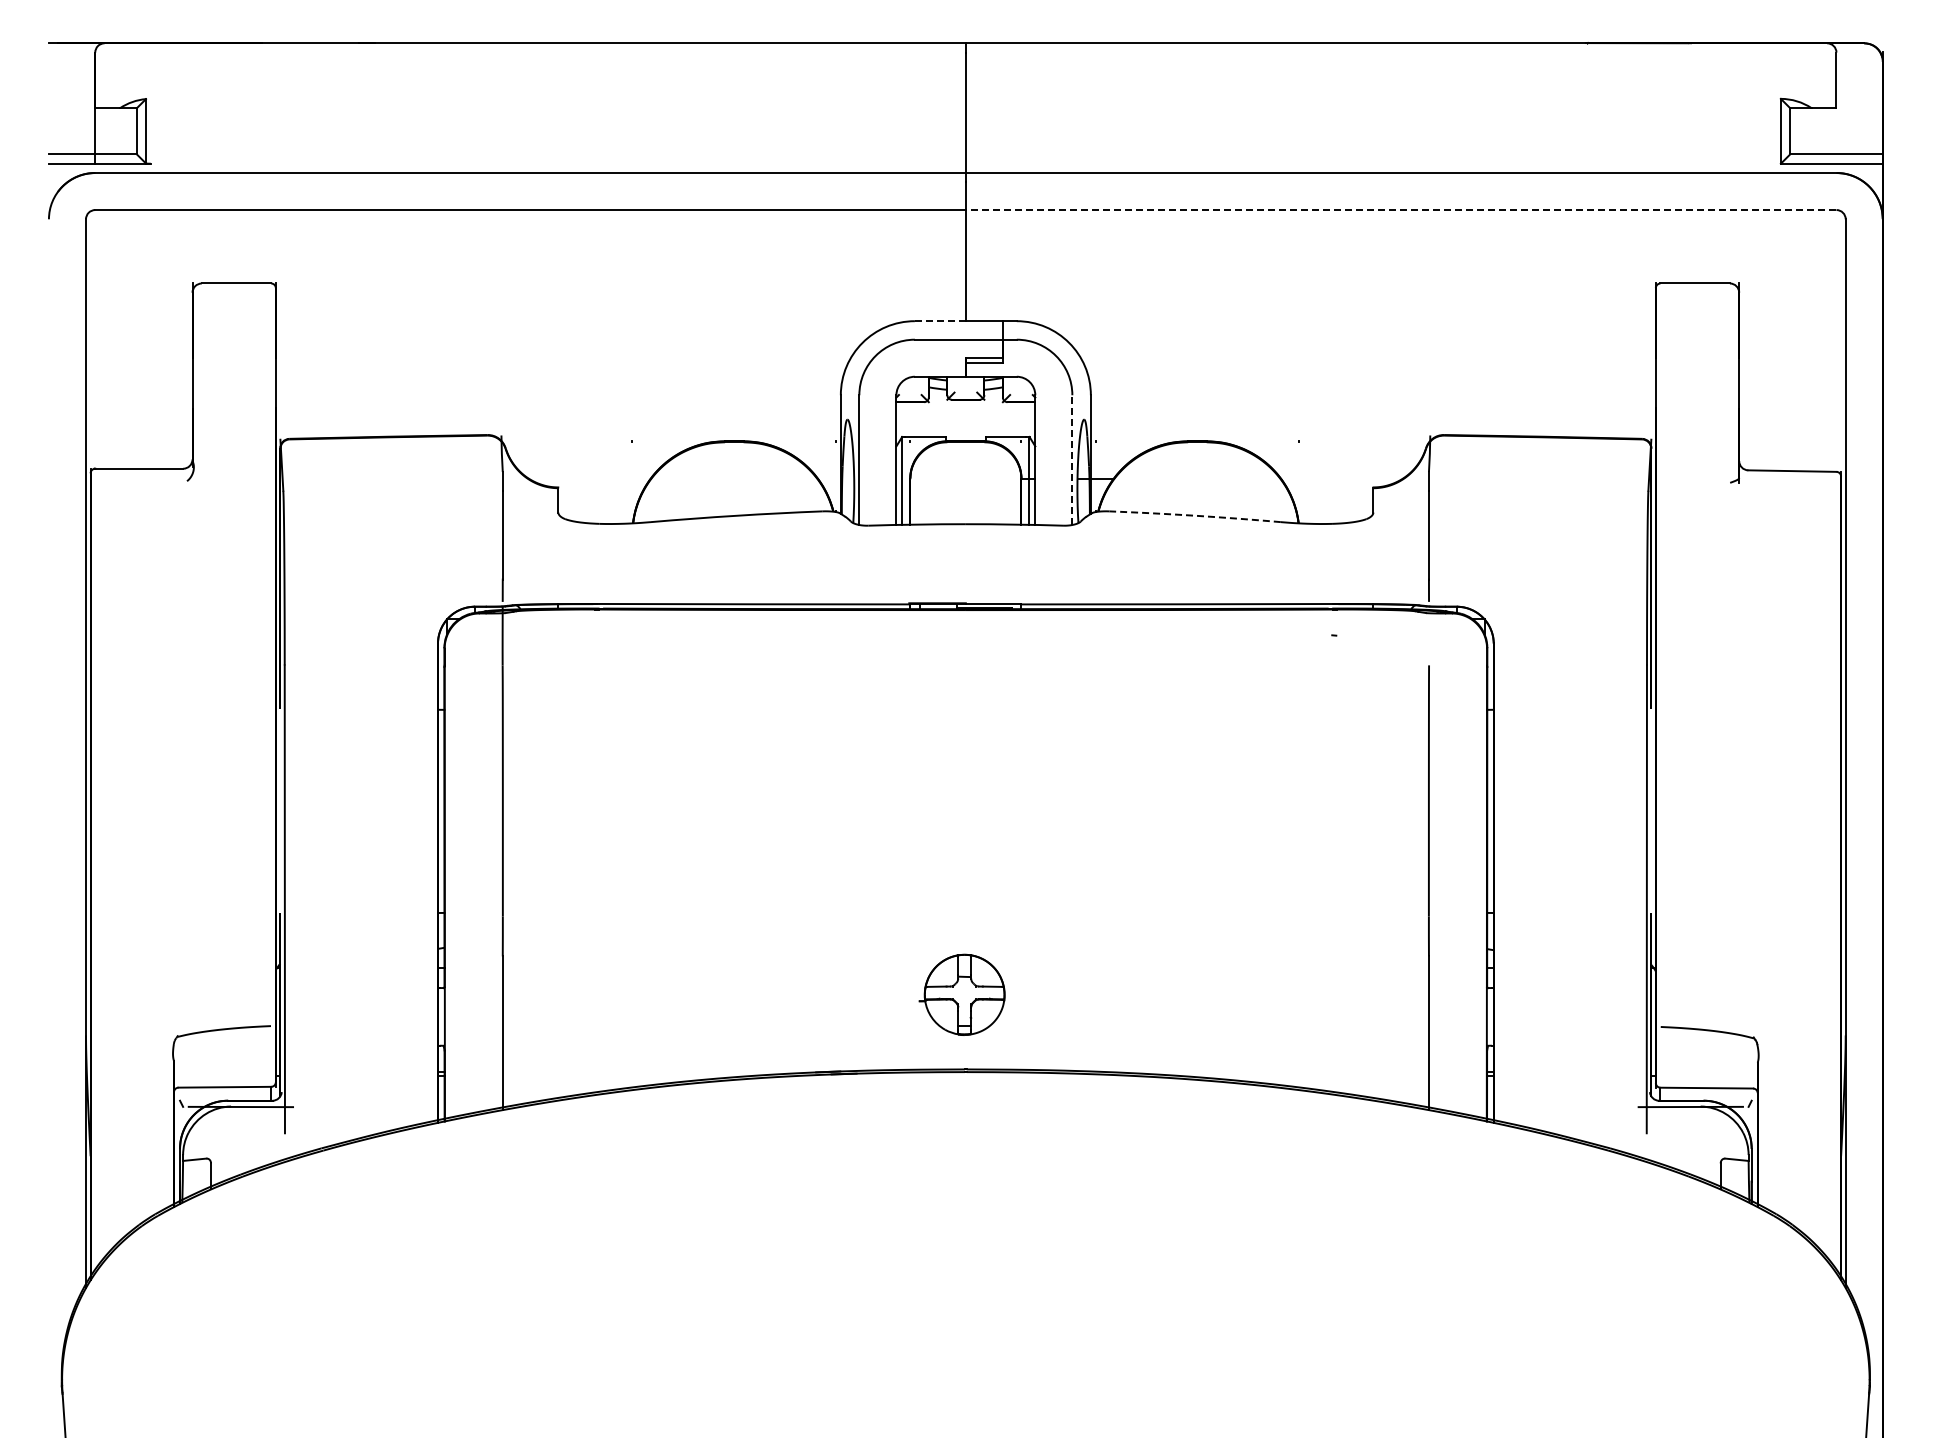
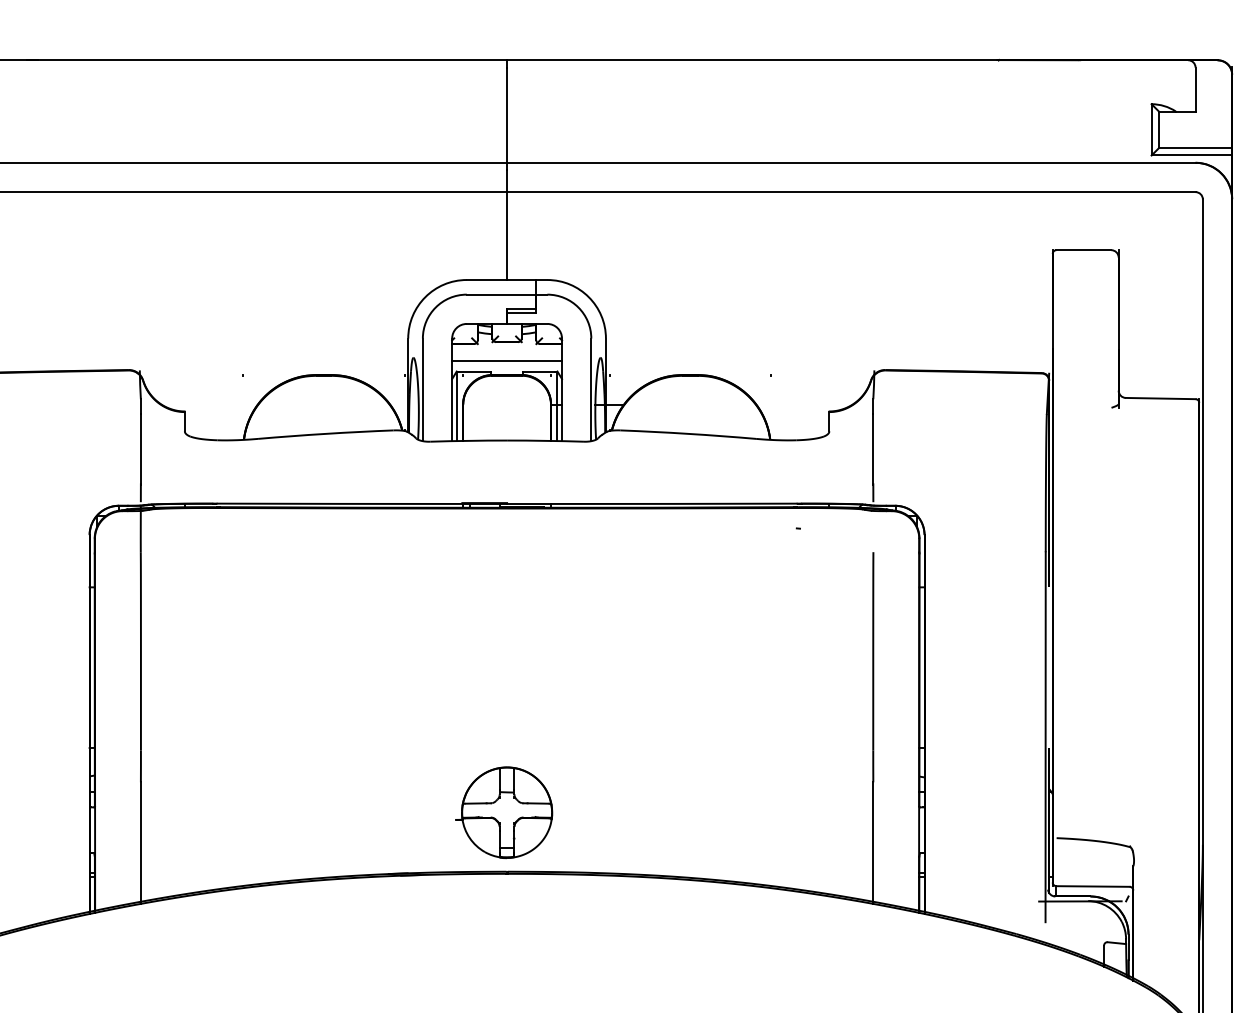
line: (1400, 210) -> (850, 192), dashed -> solid
line: (939, 321) -> (486, 280), dashed -> solid
line: (965, 423) -> (506, 360), added
line: (1072, 460) -> (591, 390), dashed -> solid
arc: (1195, 515) -> (688, 433), dashed -> solid
part: (961, 994) -> (503, 812), size x1.43

